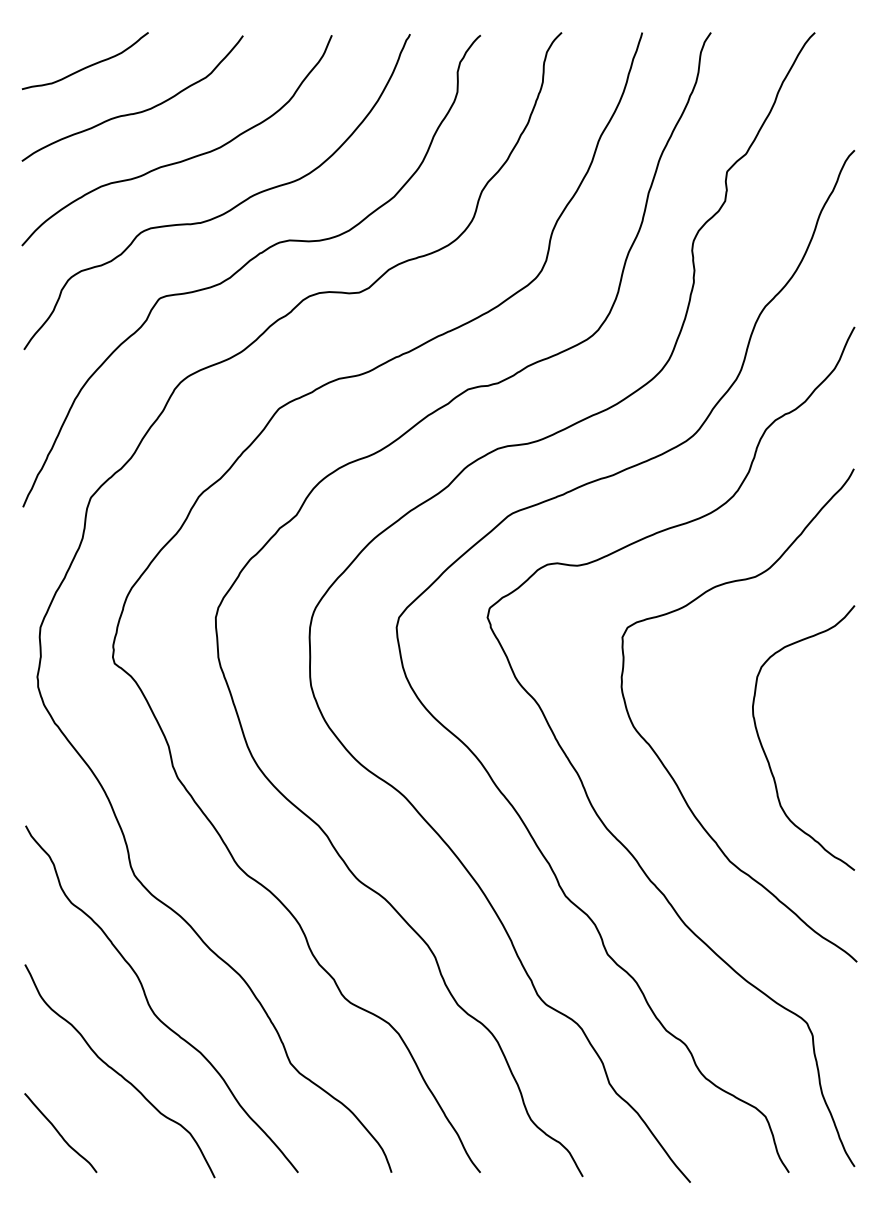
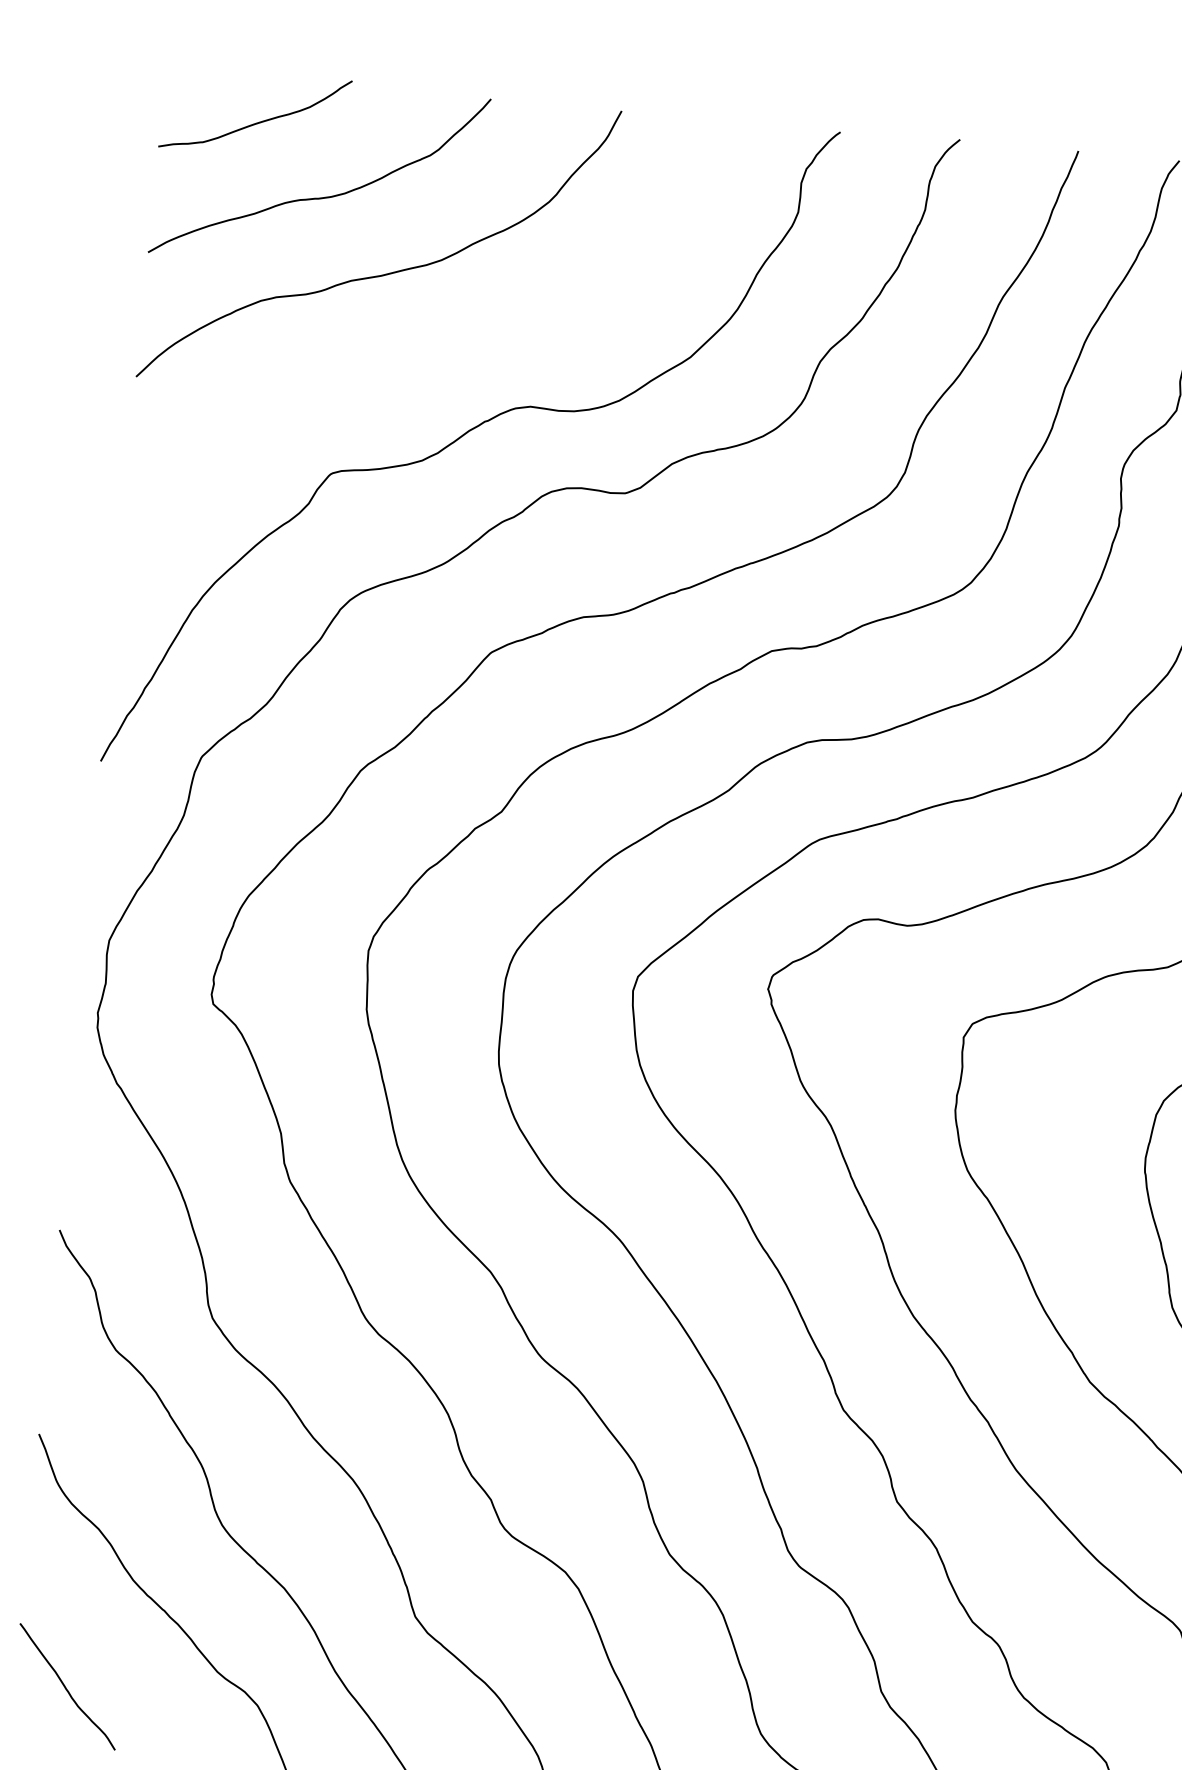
curve: (227, 210) -> (443, 353), removed

